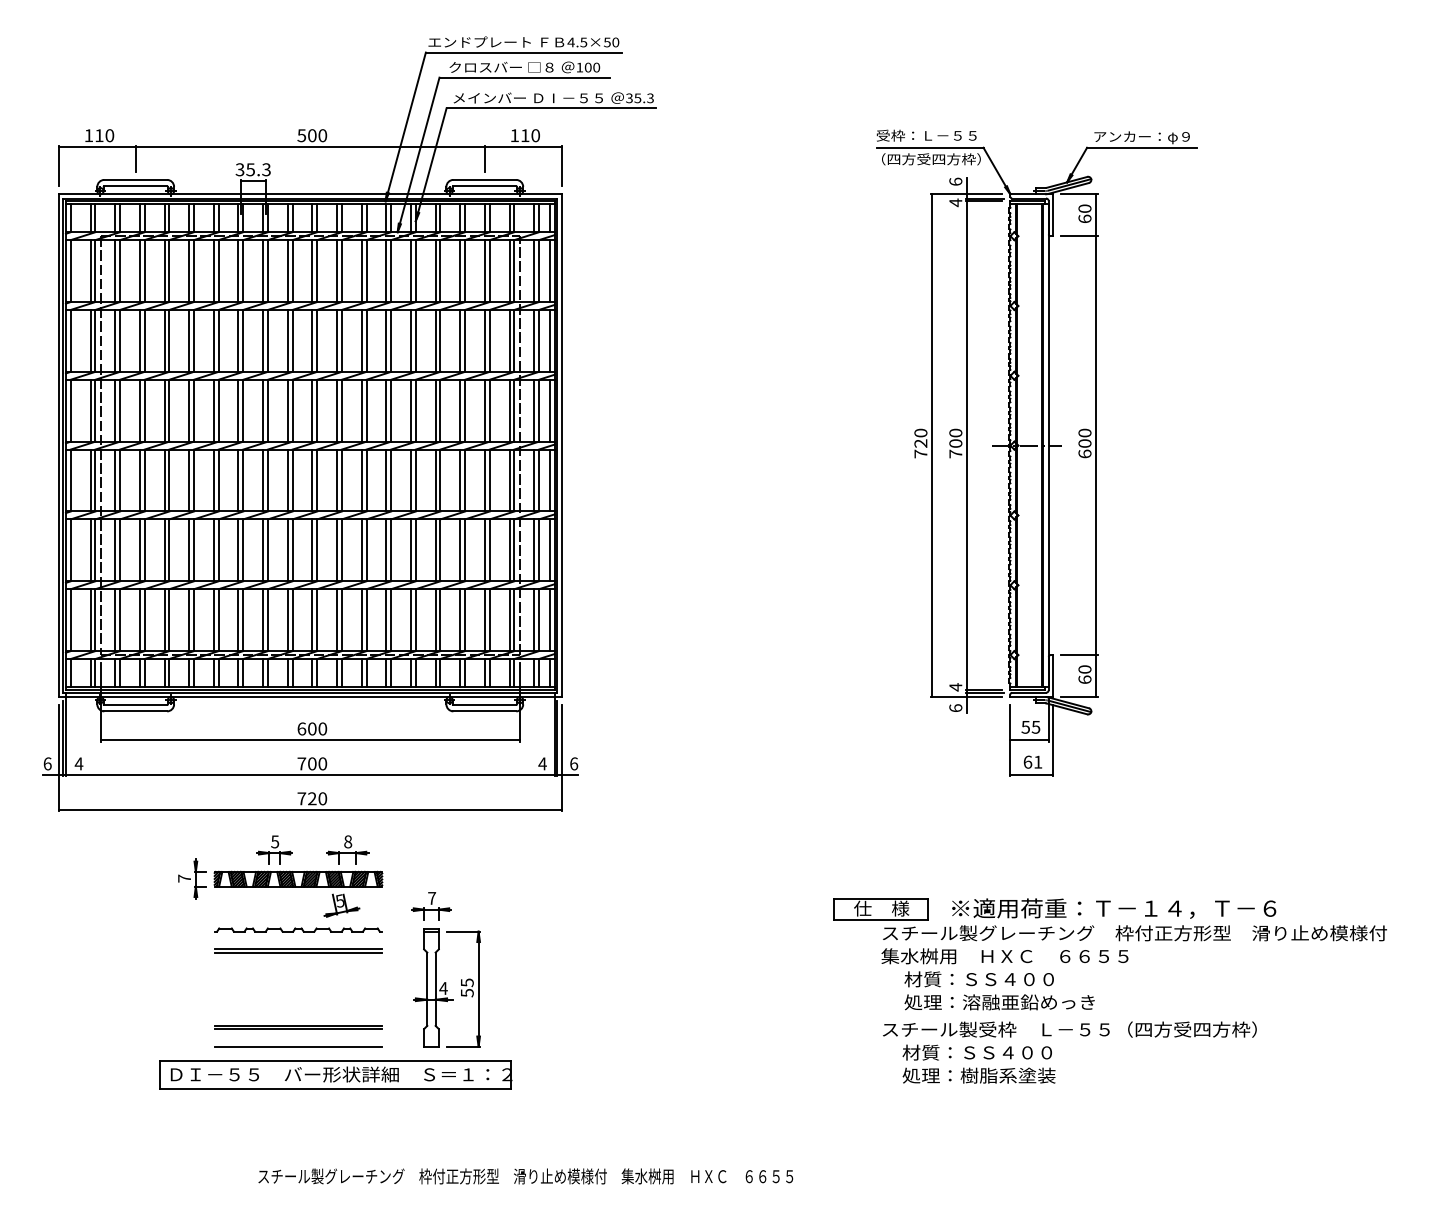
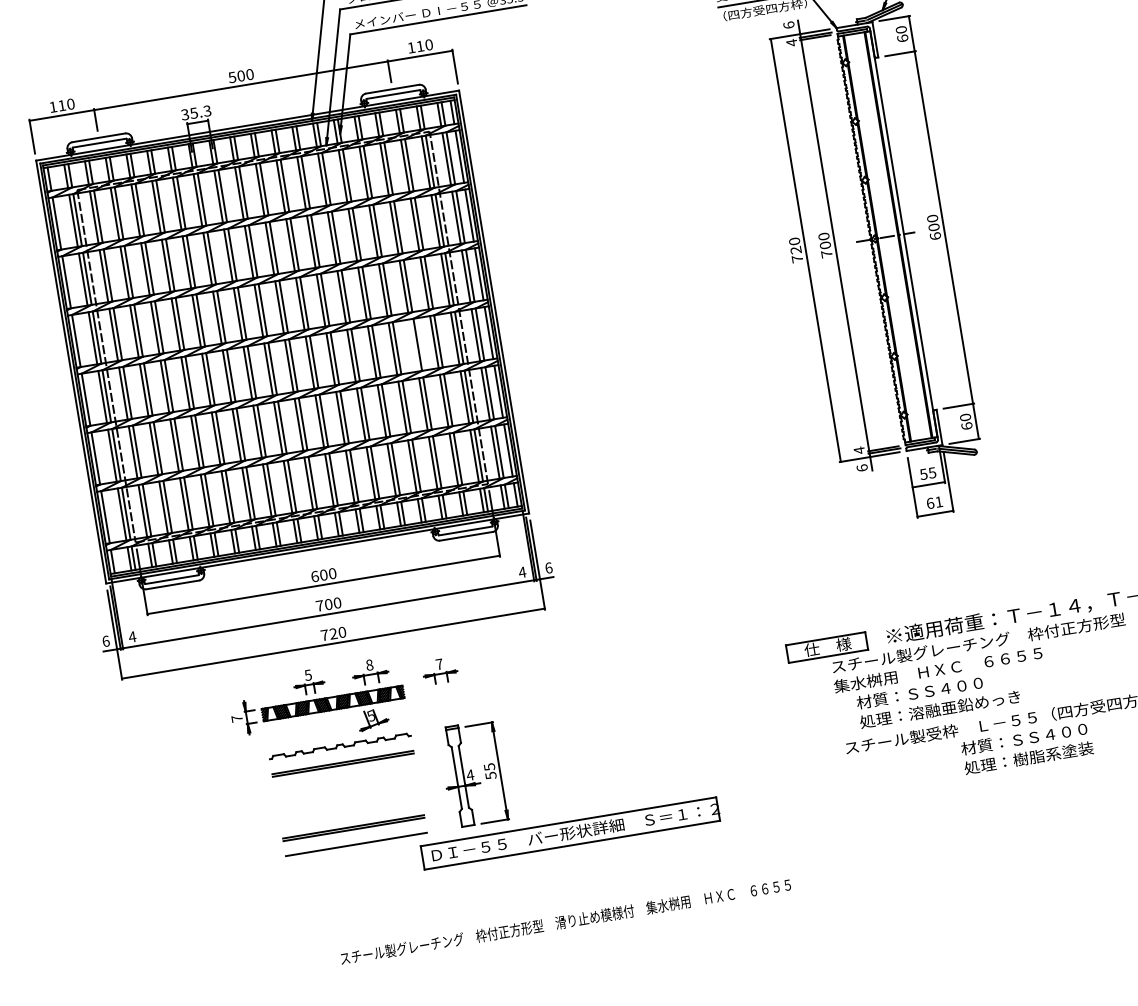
line: (460, 480) -> (413, 345), removed
part: (431, 906) -> (440, 671), moved
text: (978, 1063) -> (1026, 747), moved
part: (335, 1074) -> (570, 832), moved

